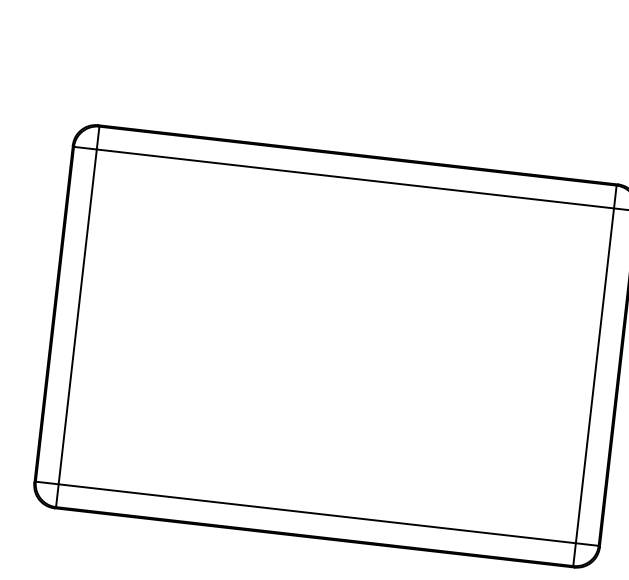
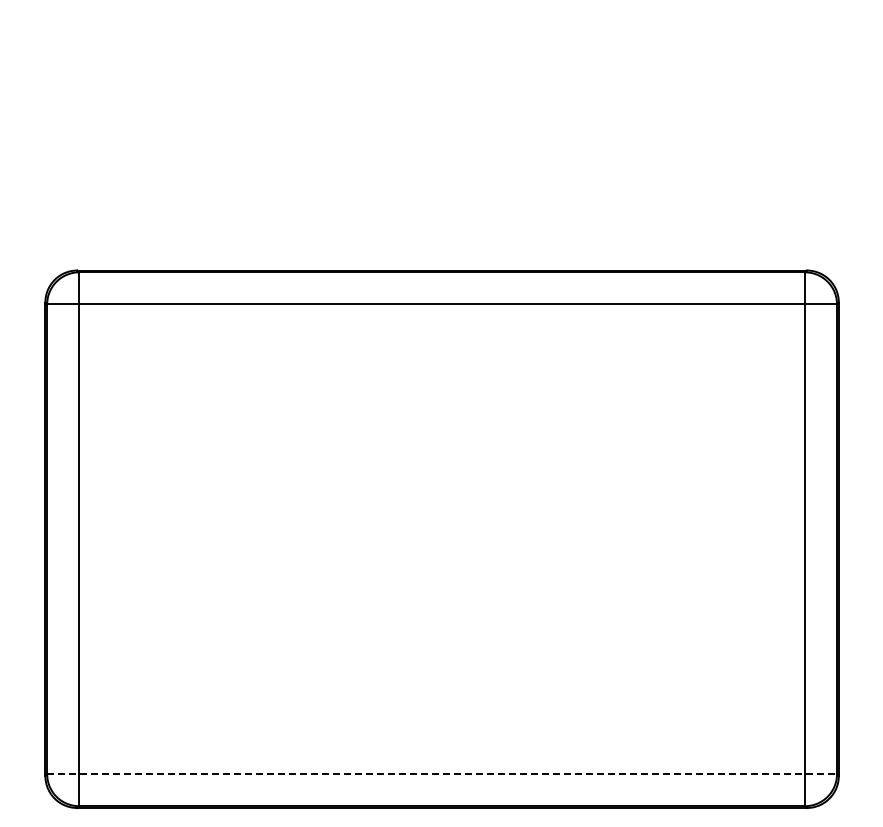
line: (317, 514) -> (442, 774), solid -> dashed

